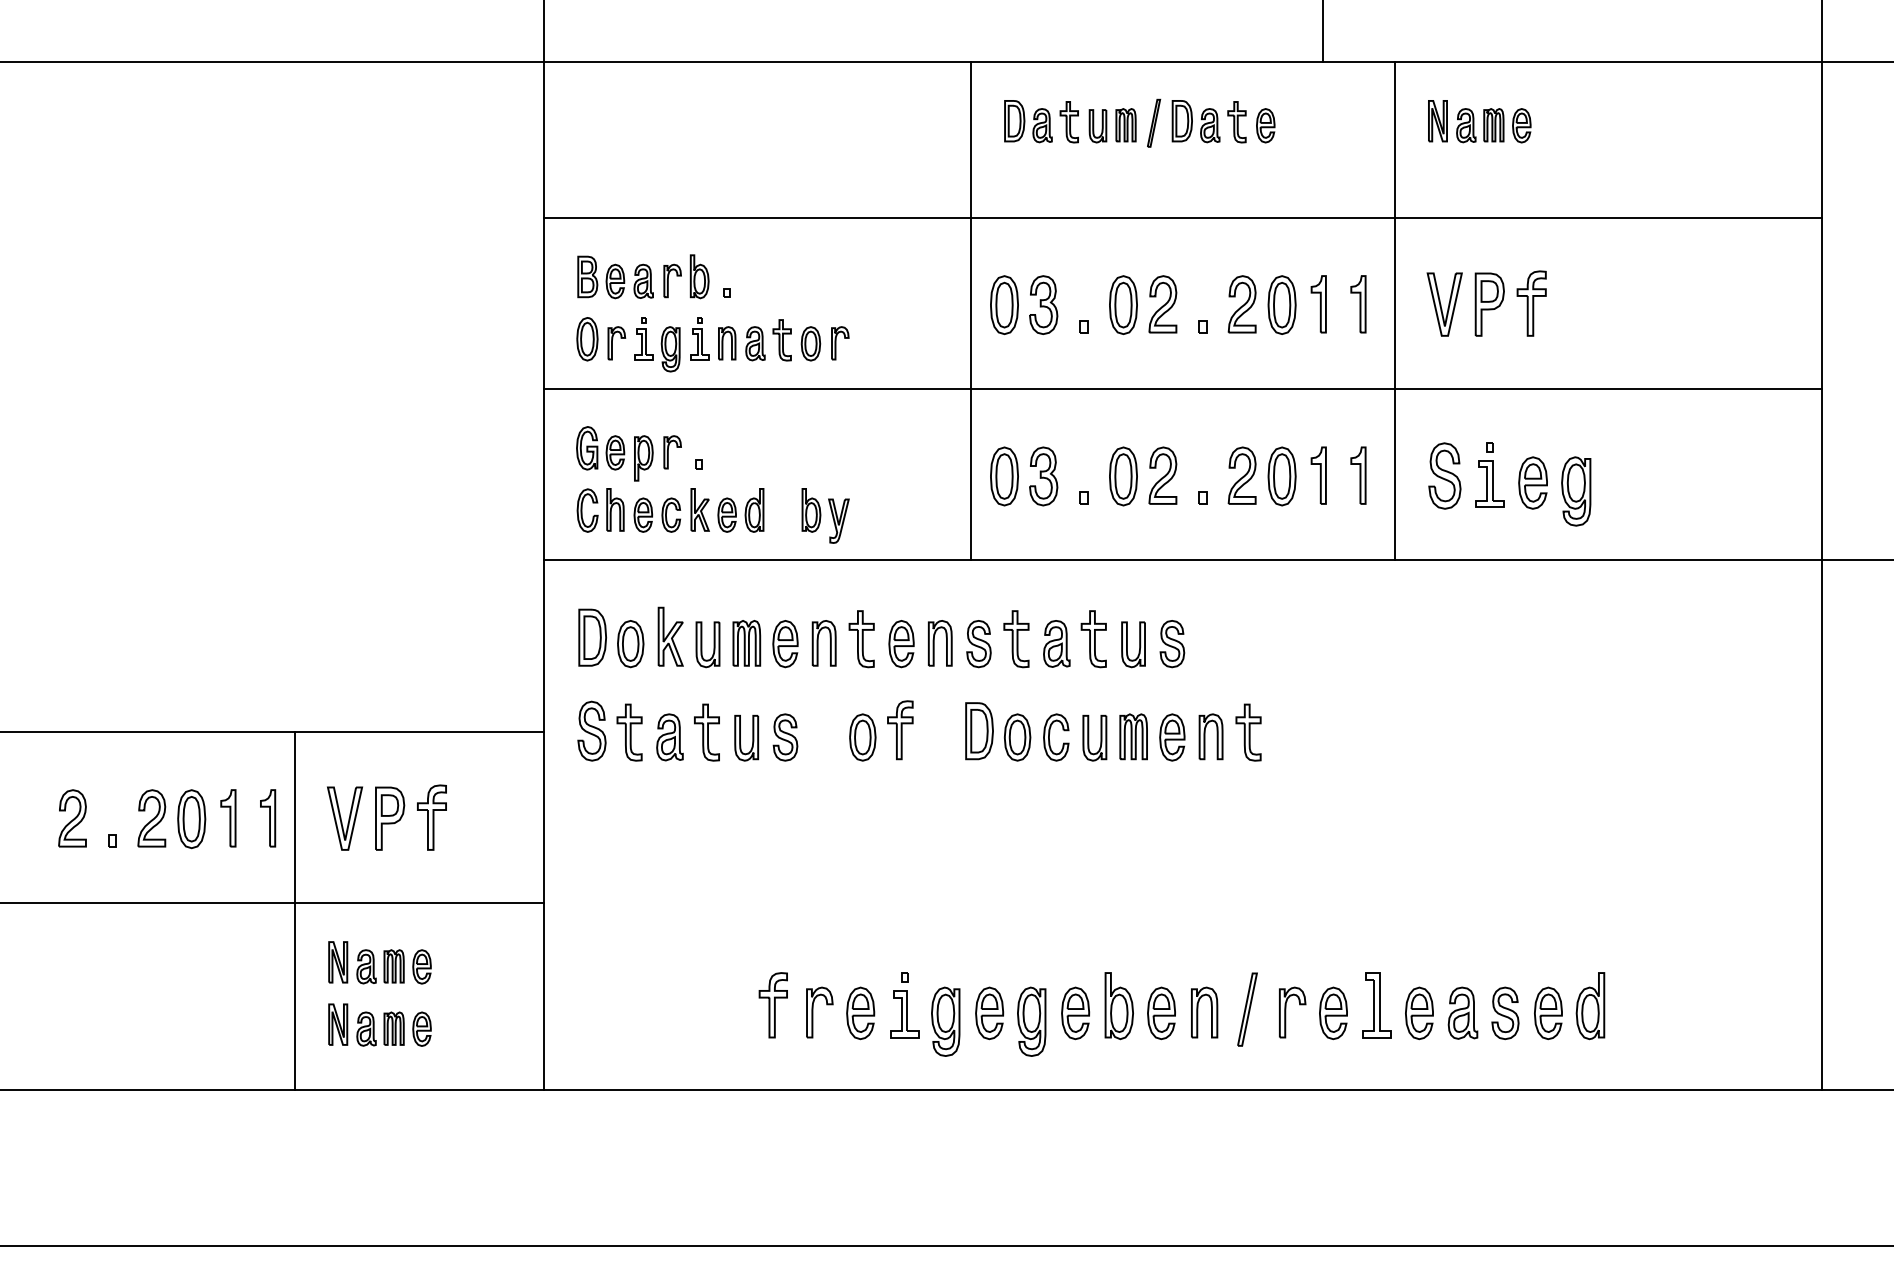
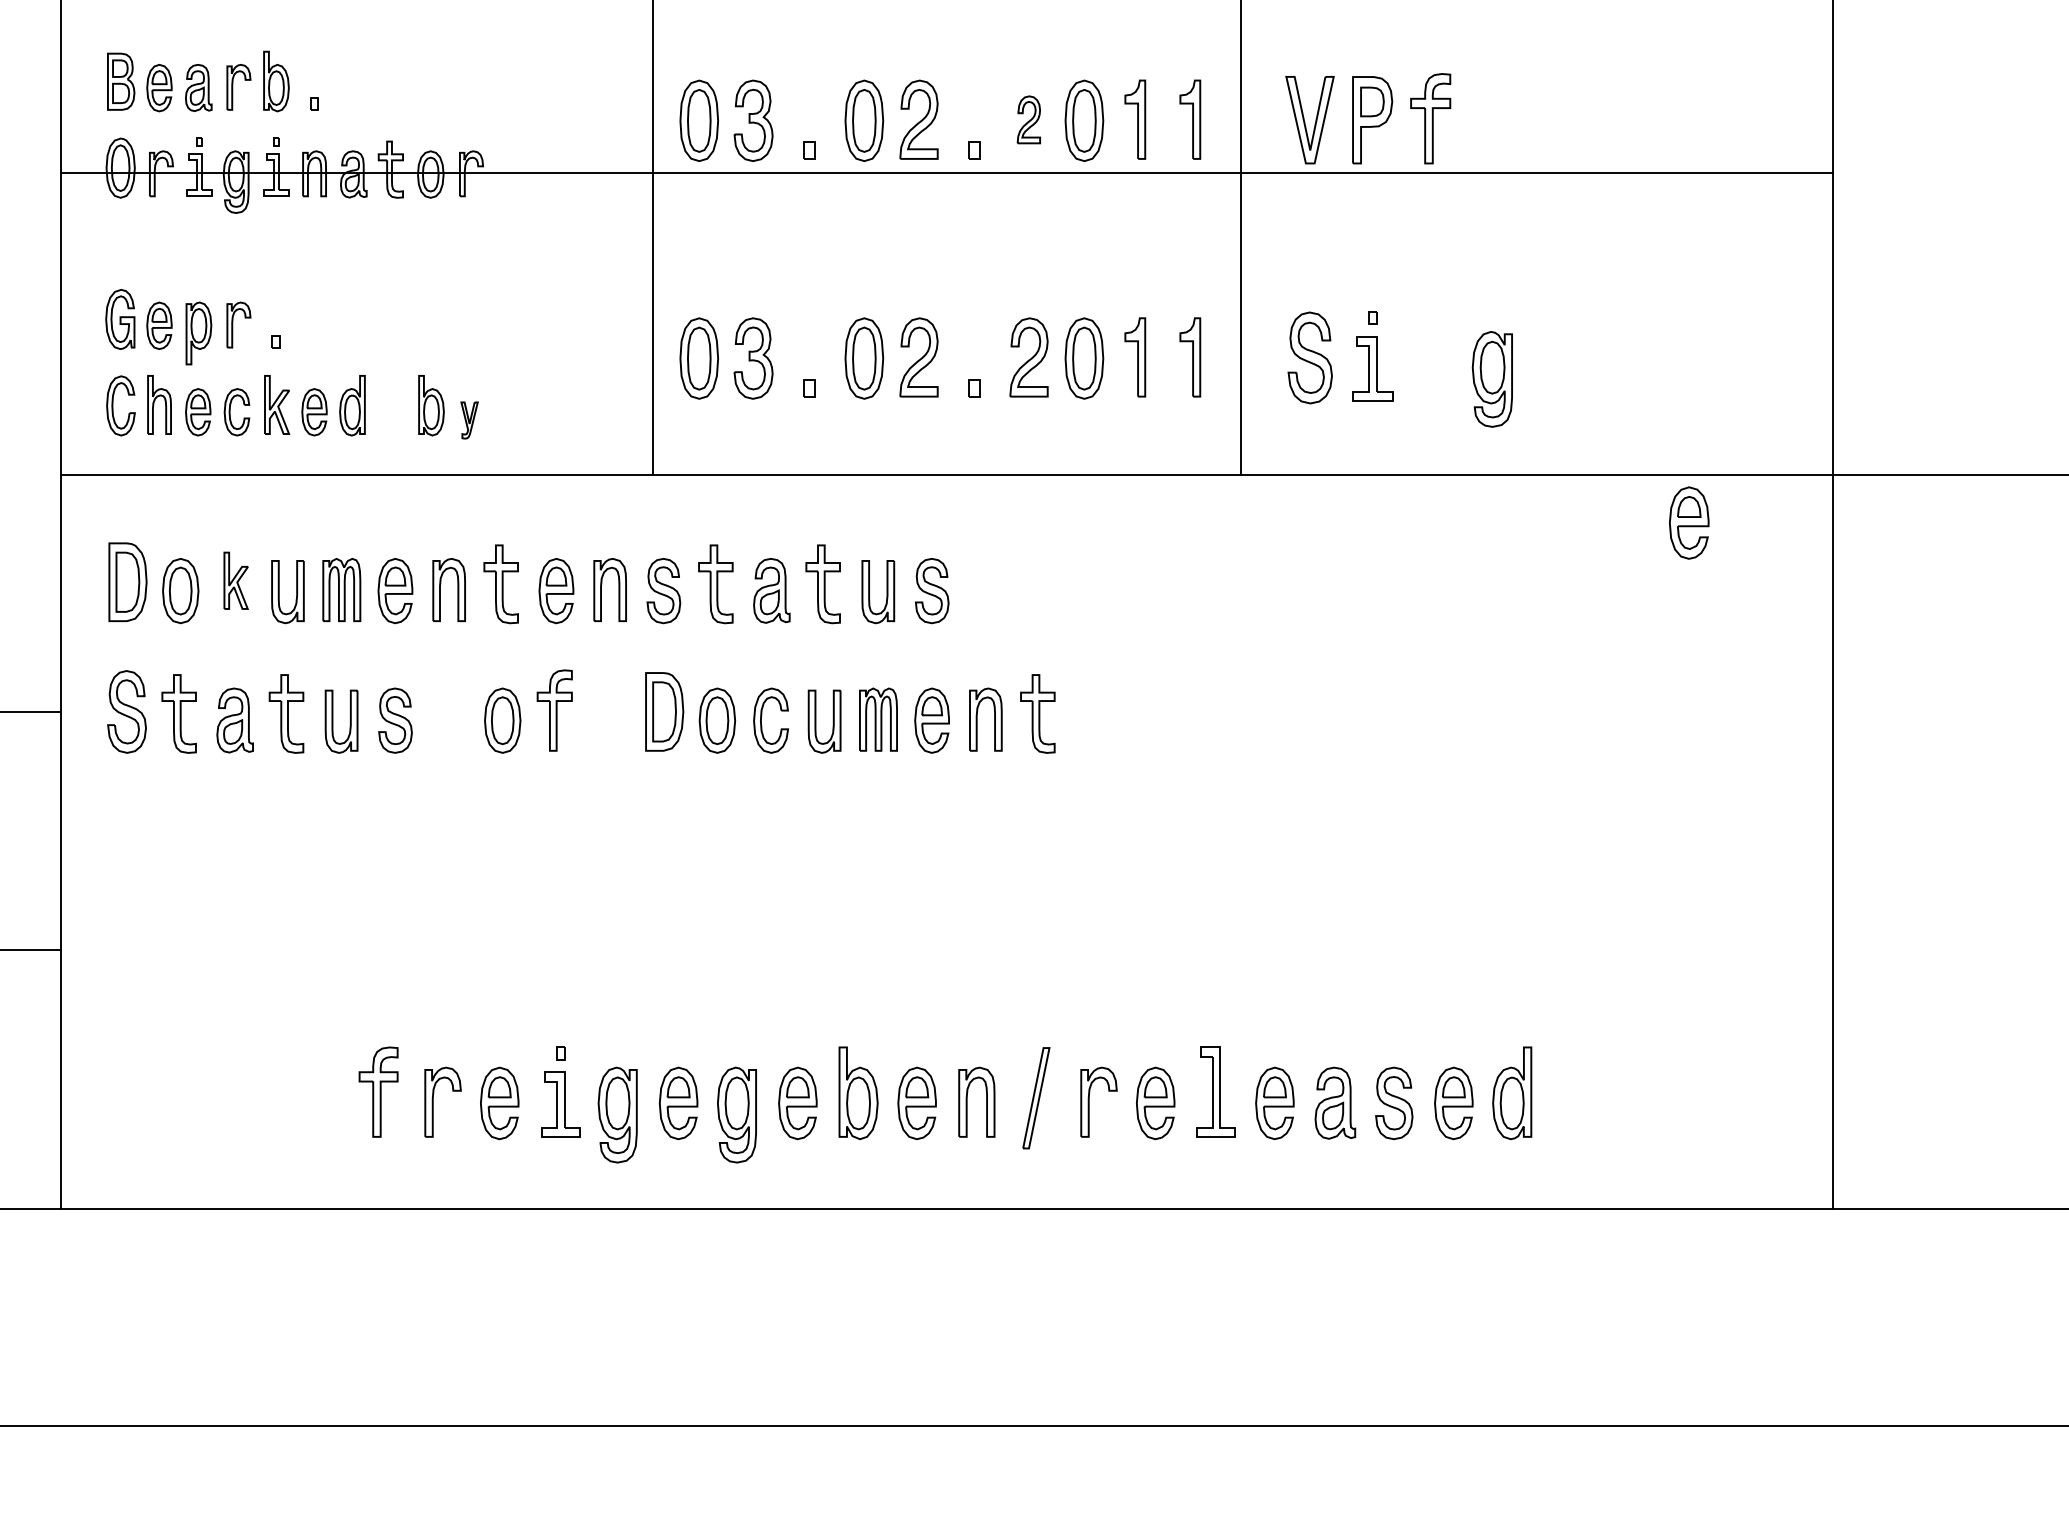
part: (1241, 304) -> (1028, 119), size x0.6
line: (1182, 388) -> (946, 172), moved
part: (1532, 482) -> (1688, 522), moved
part: (838, 520) -> (468, 419), size x0.6
part: (670, 636) -> (235, 580), size x0.7

